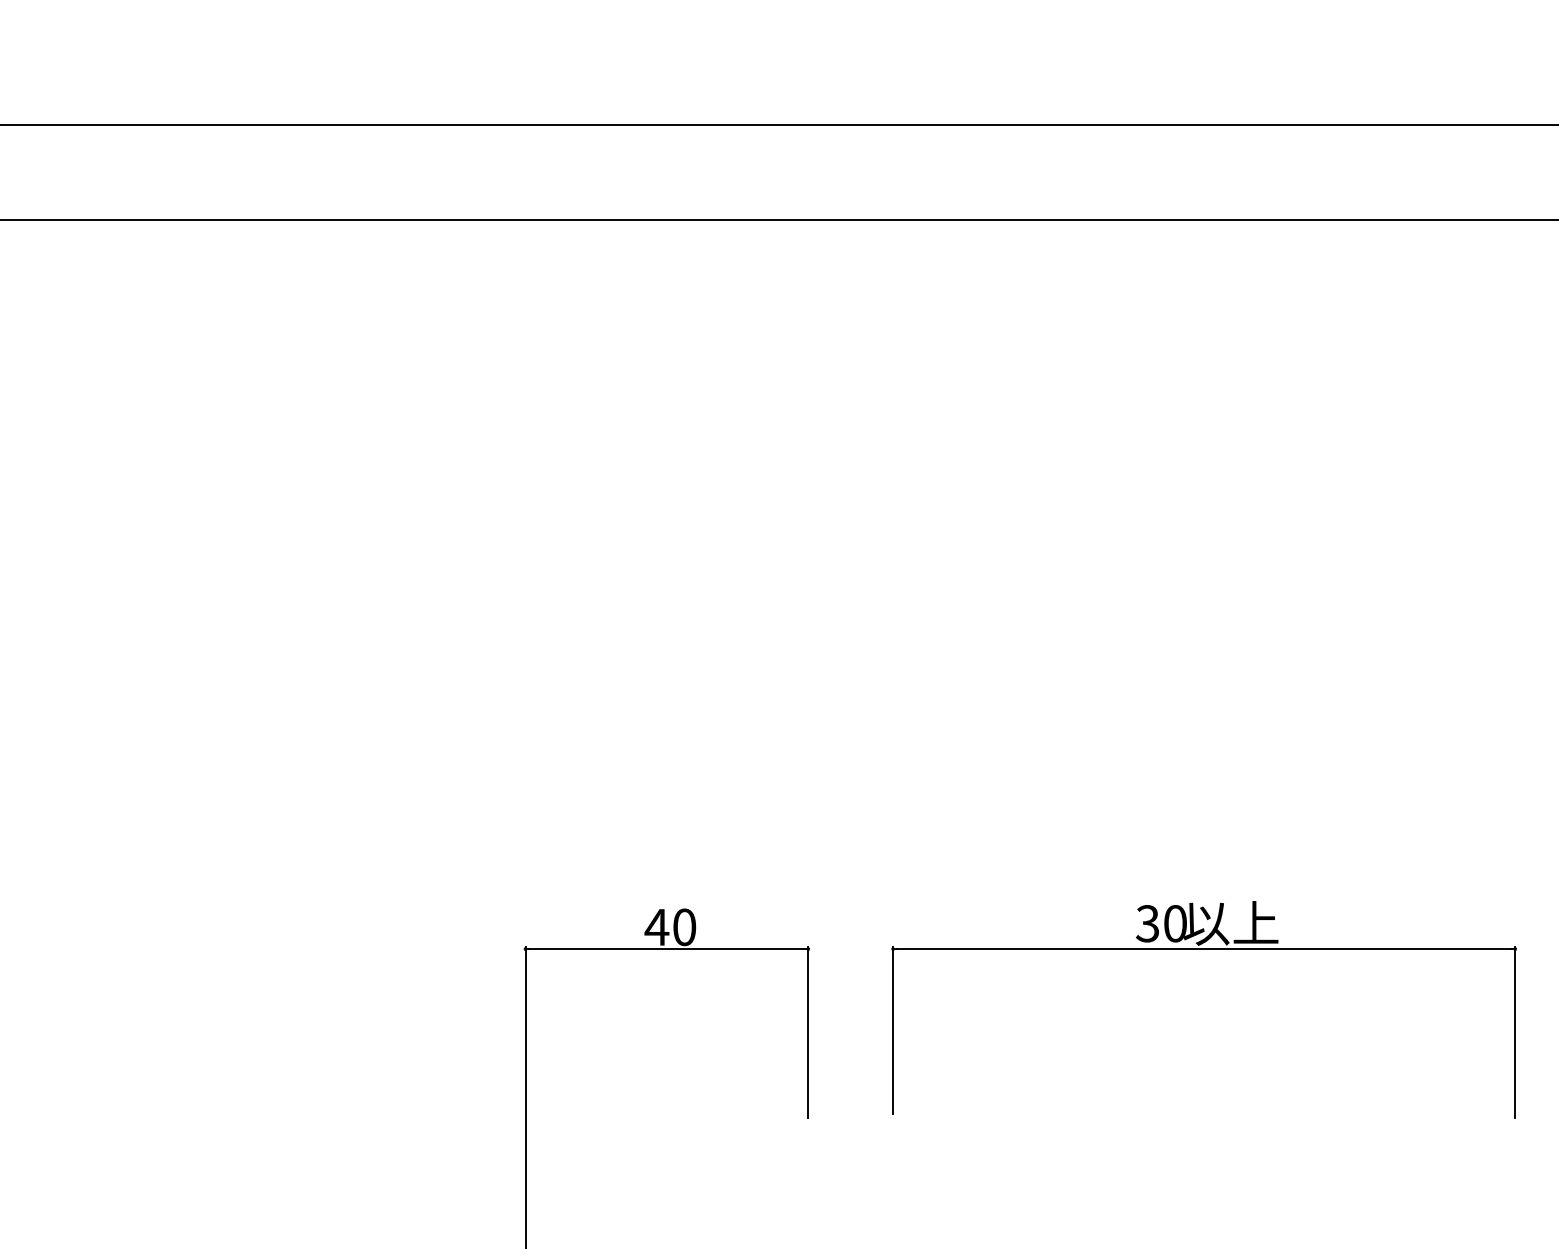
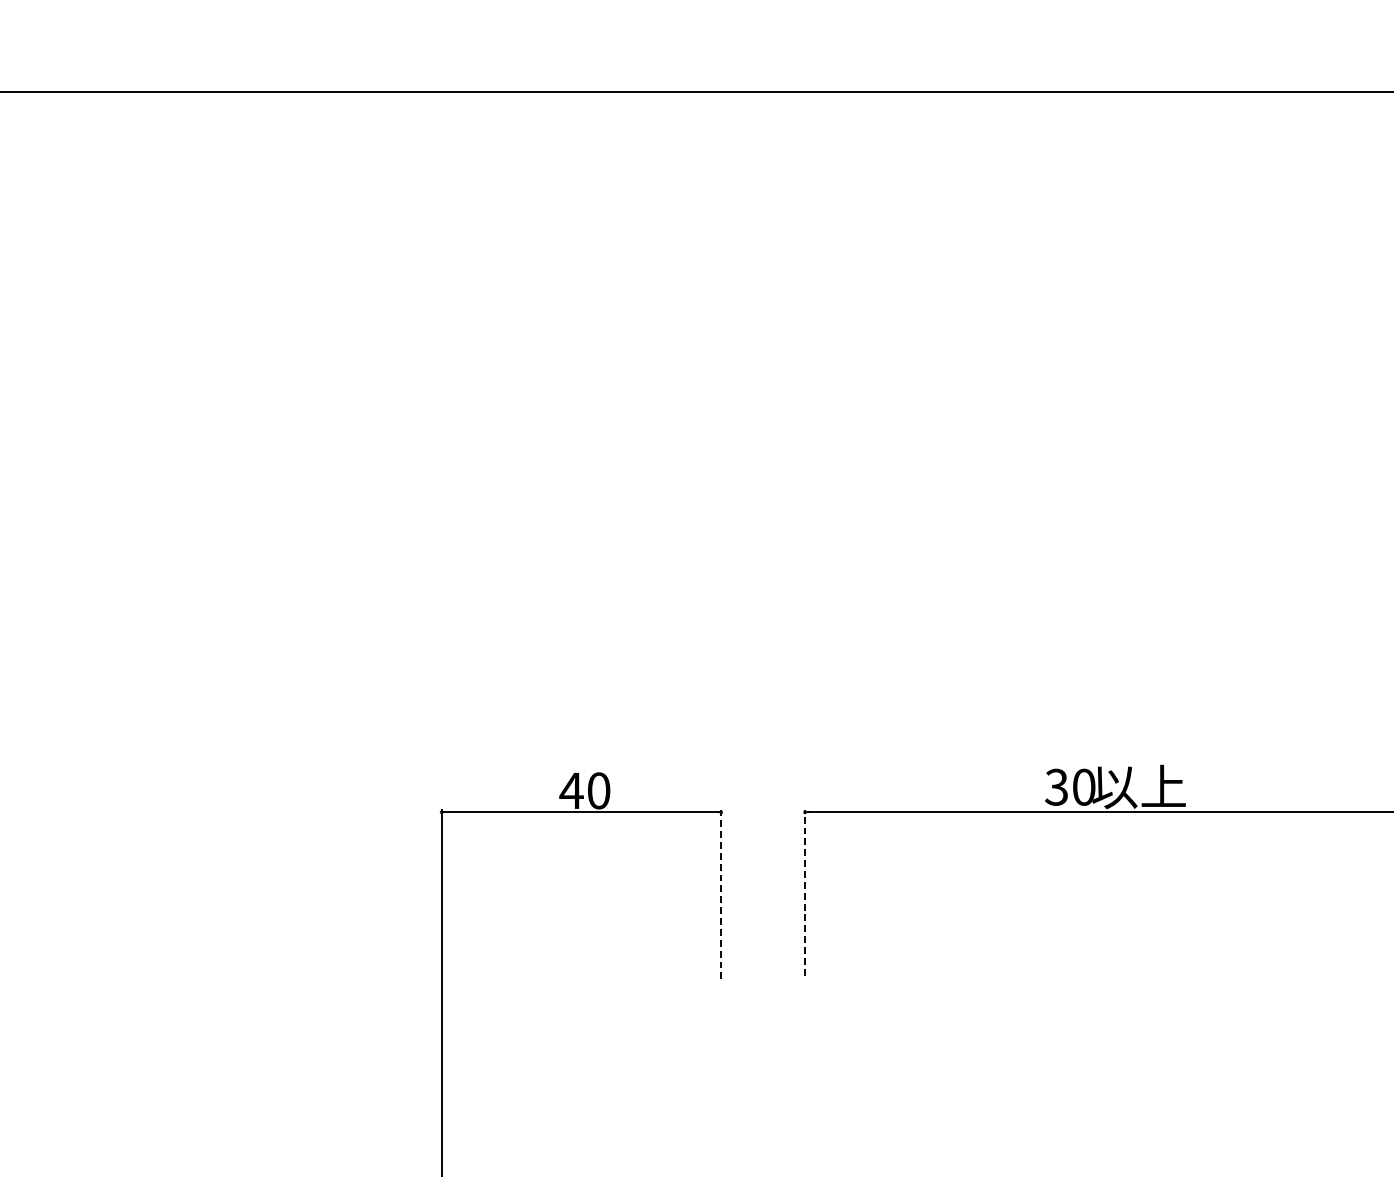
line: (893, 1030) -> (805, 892), solid -> dashed
line: (808, 1032) -> (721, 894), solid -> dashed

